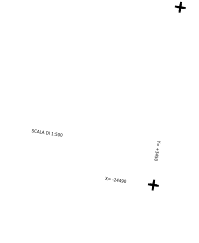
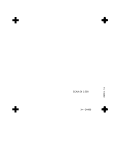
text: (46, 132) -> (80, 91), moved

